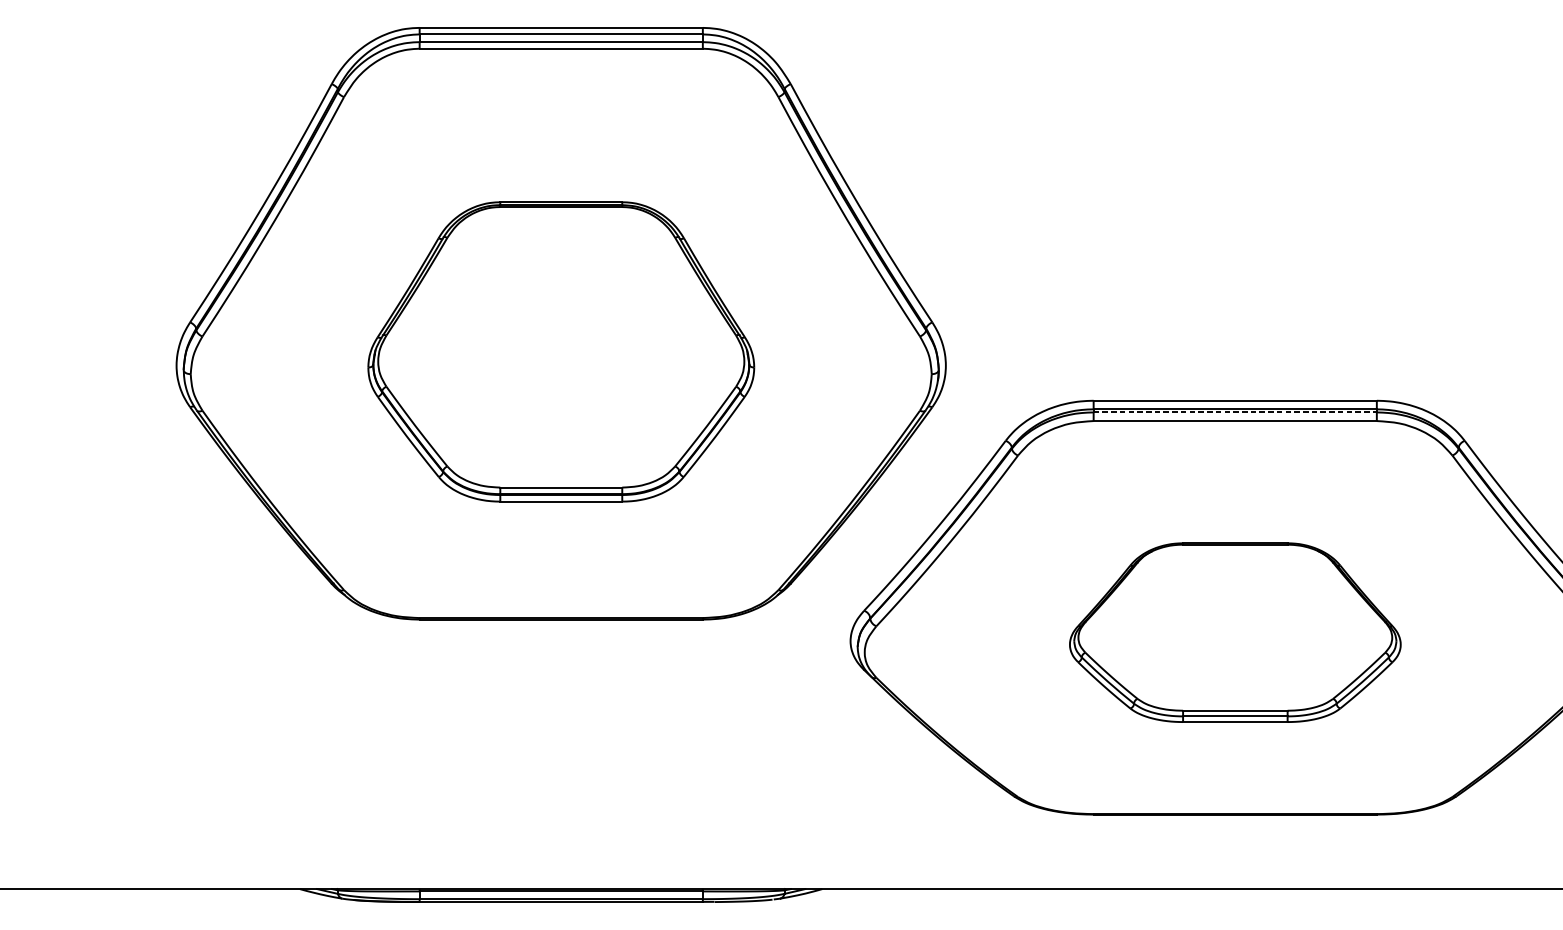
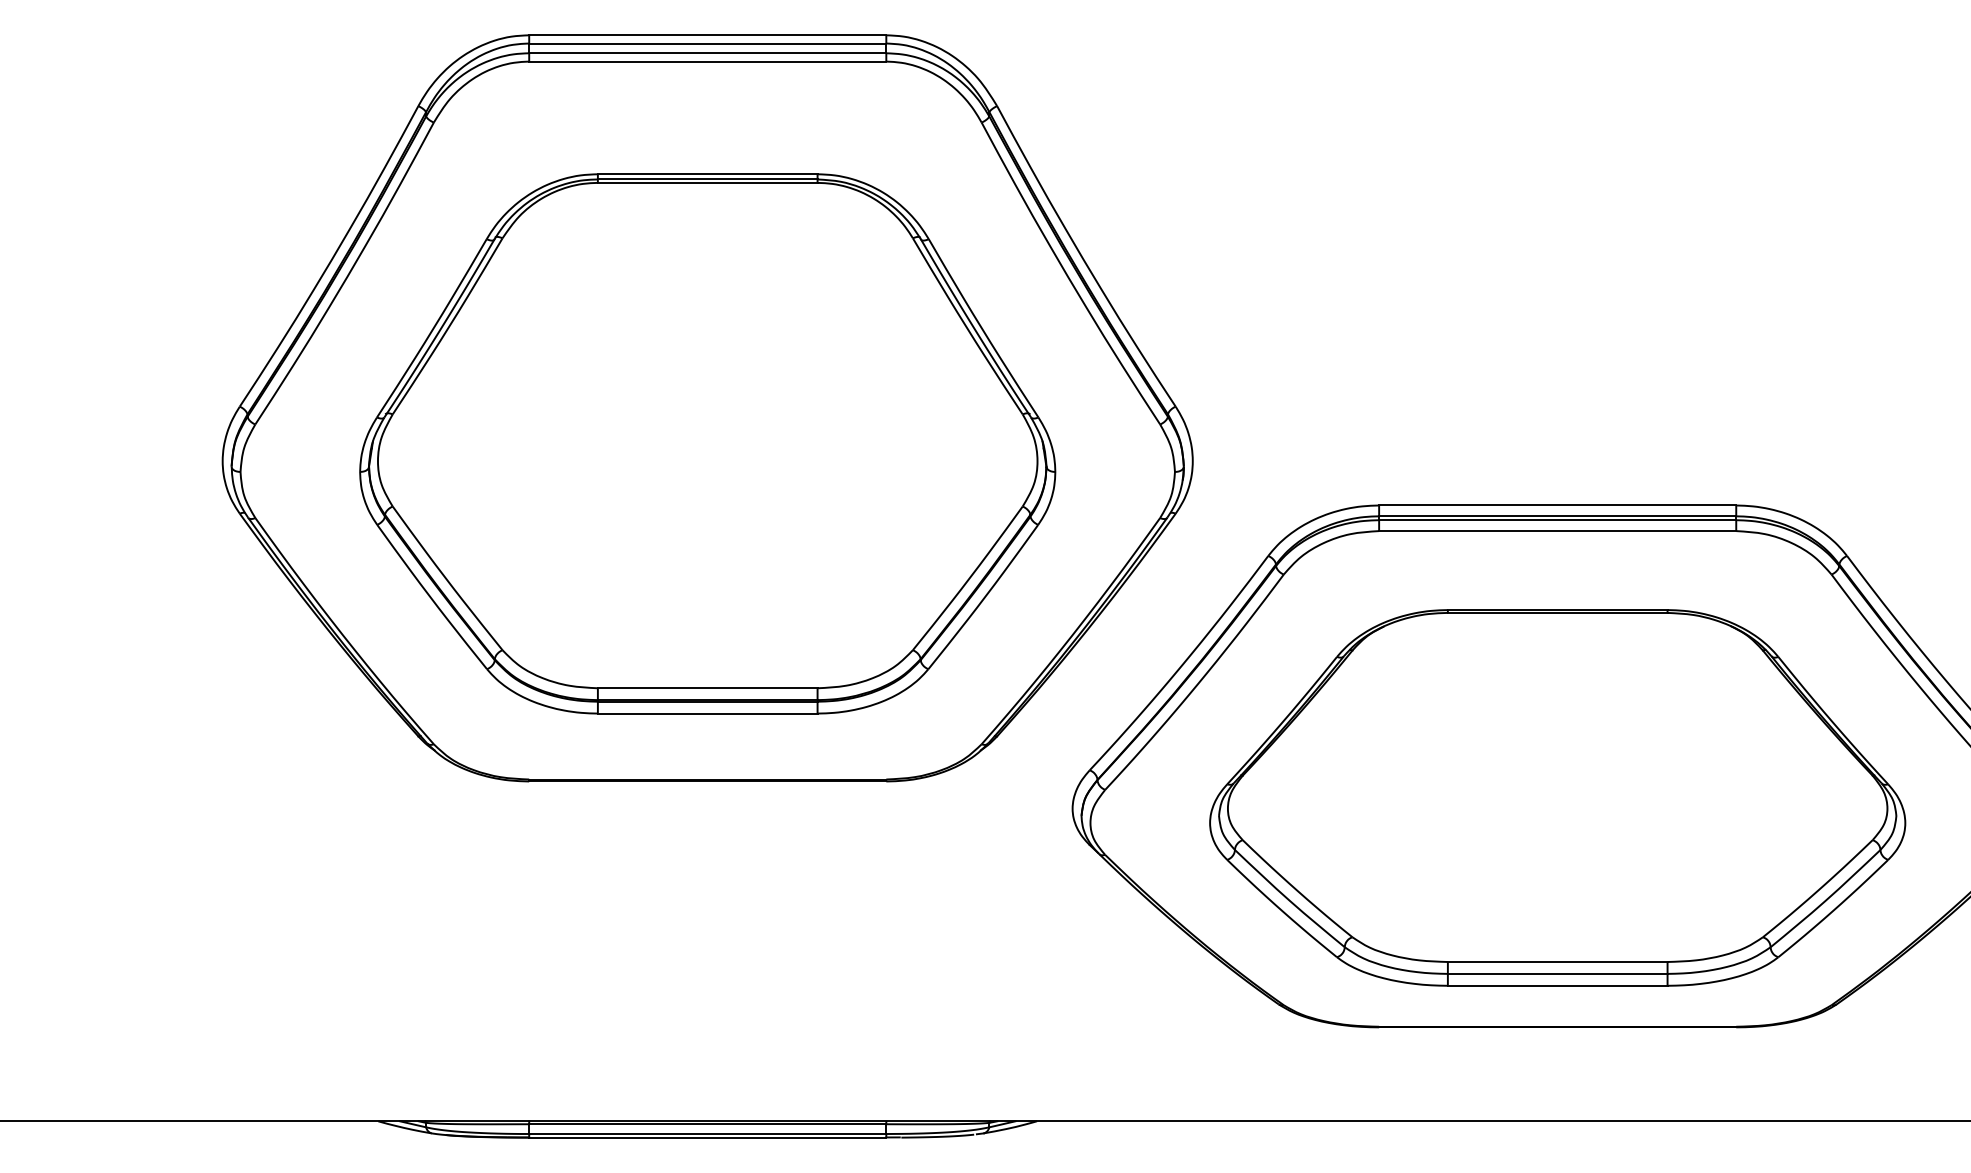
part: (561, 351) -> (707, 443), size x1.43
line: (1235, 412) -> (1557, 520), dashed -> solid
part: (1235, 632) -> (1557, 797), size x1.67

